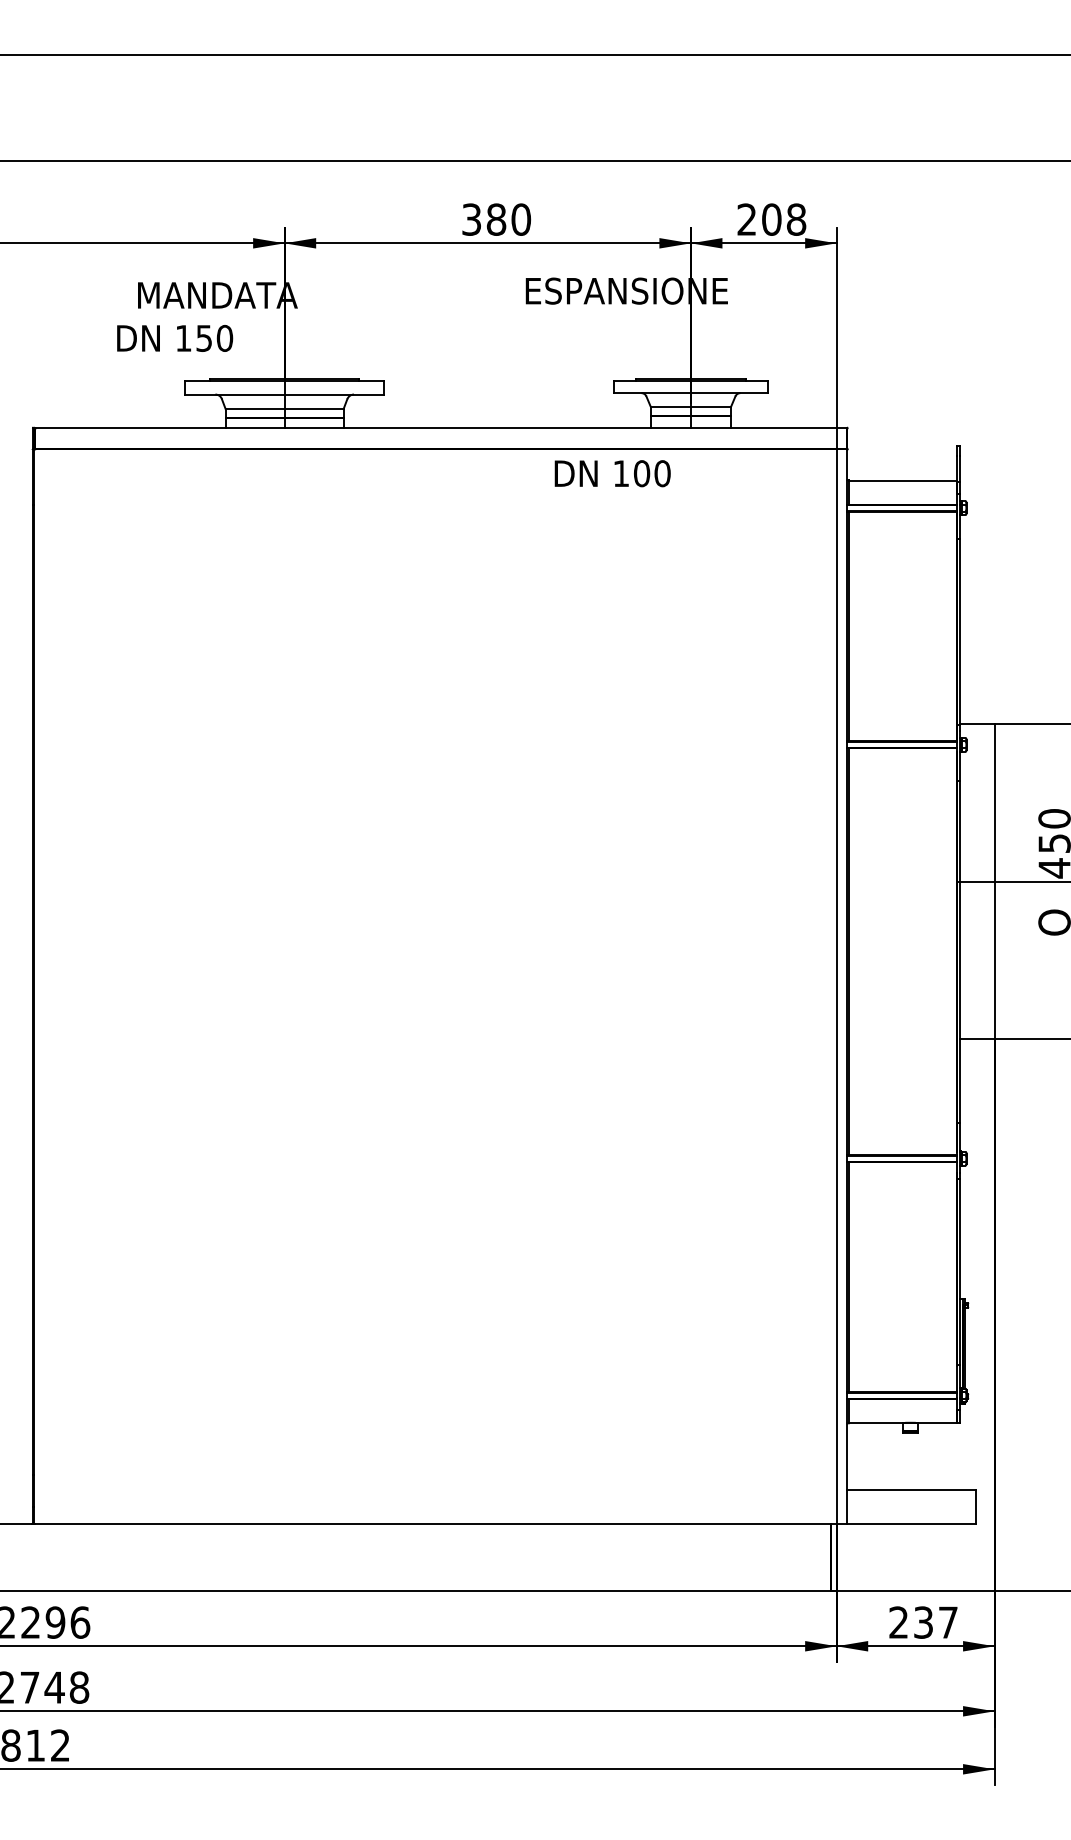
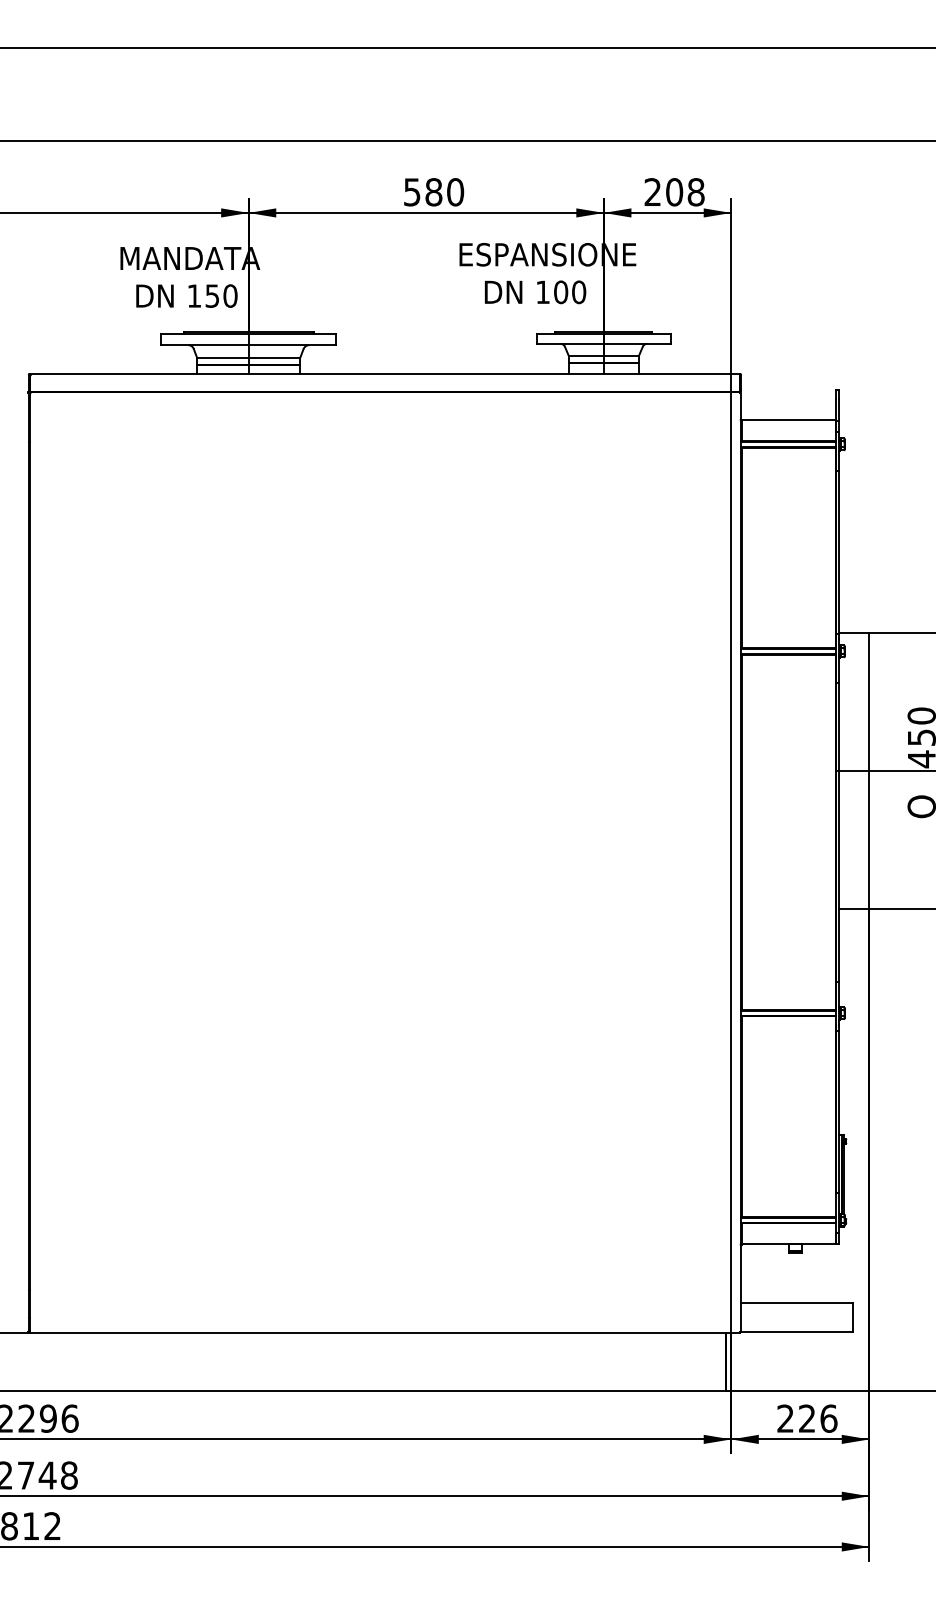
text: (472, 218) -> (412, 191), 380 -> 580
text: (174, 337) -> (186, 295), moved
text: (612, 473) -> (535, 292), moved
text: (936, 1622) -> (818, 1418), 237 -> 226

